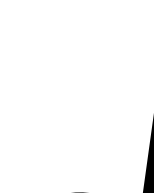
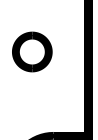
part: (73, 53) -> (32, 51), added

